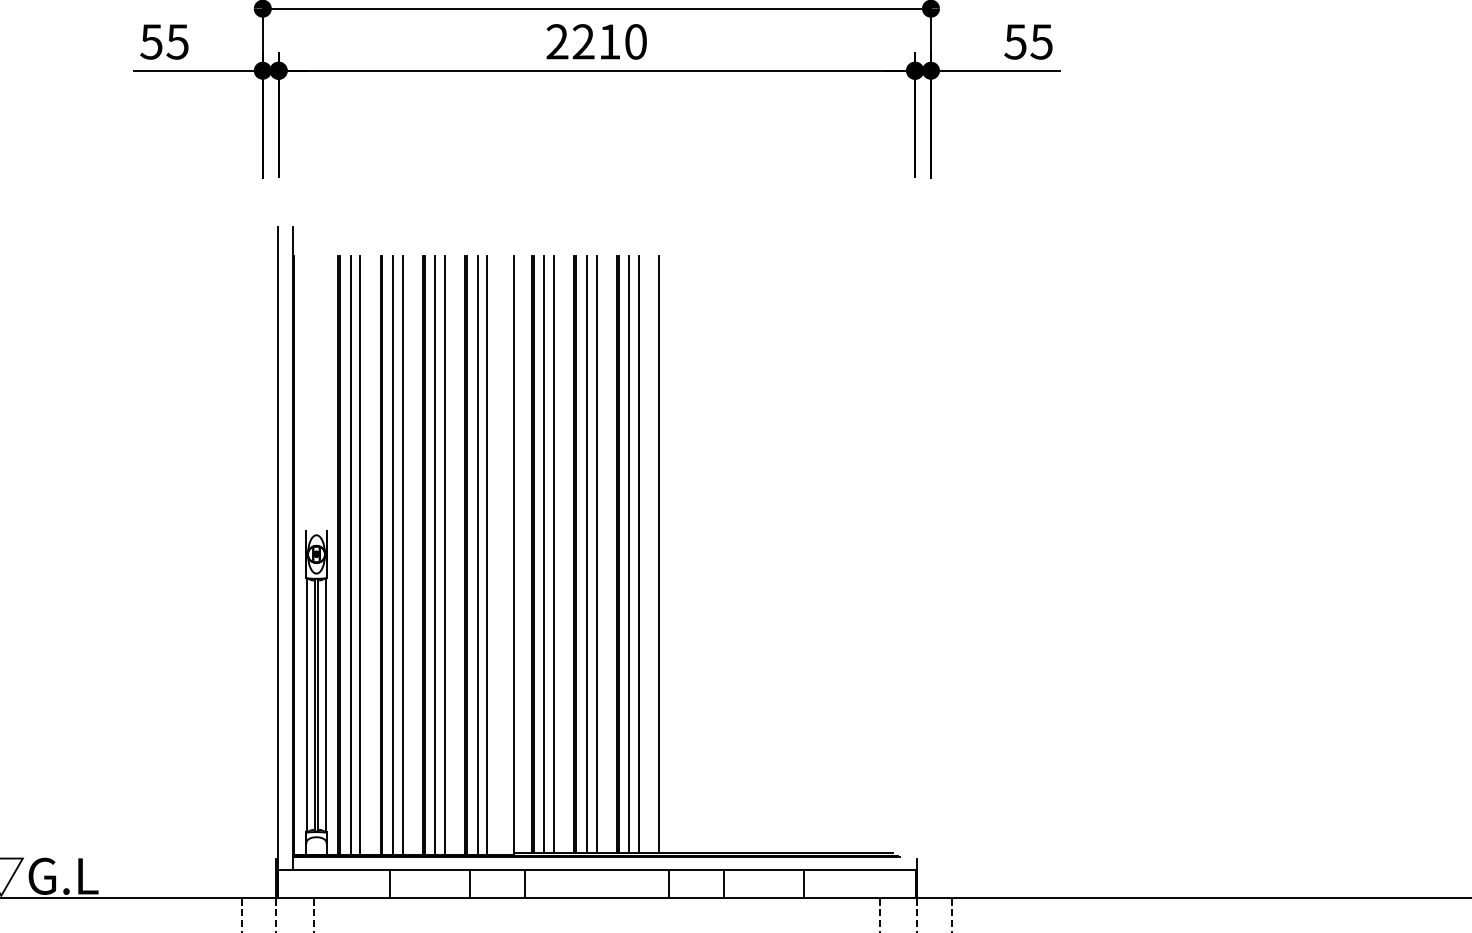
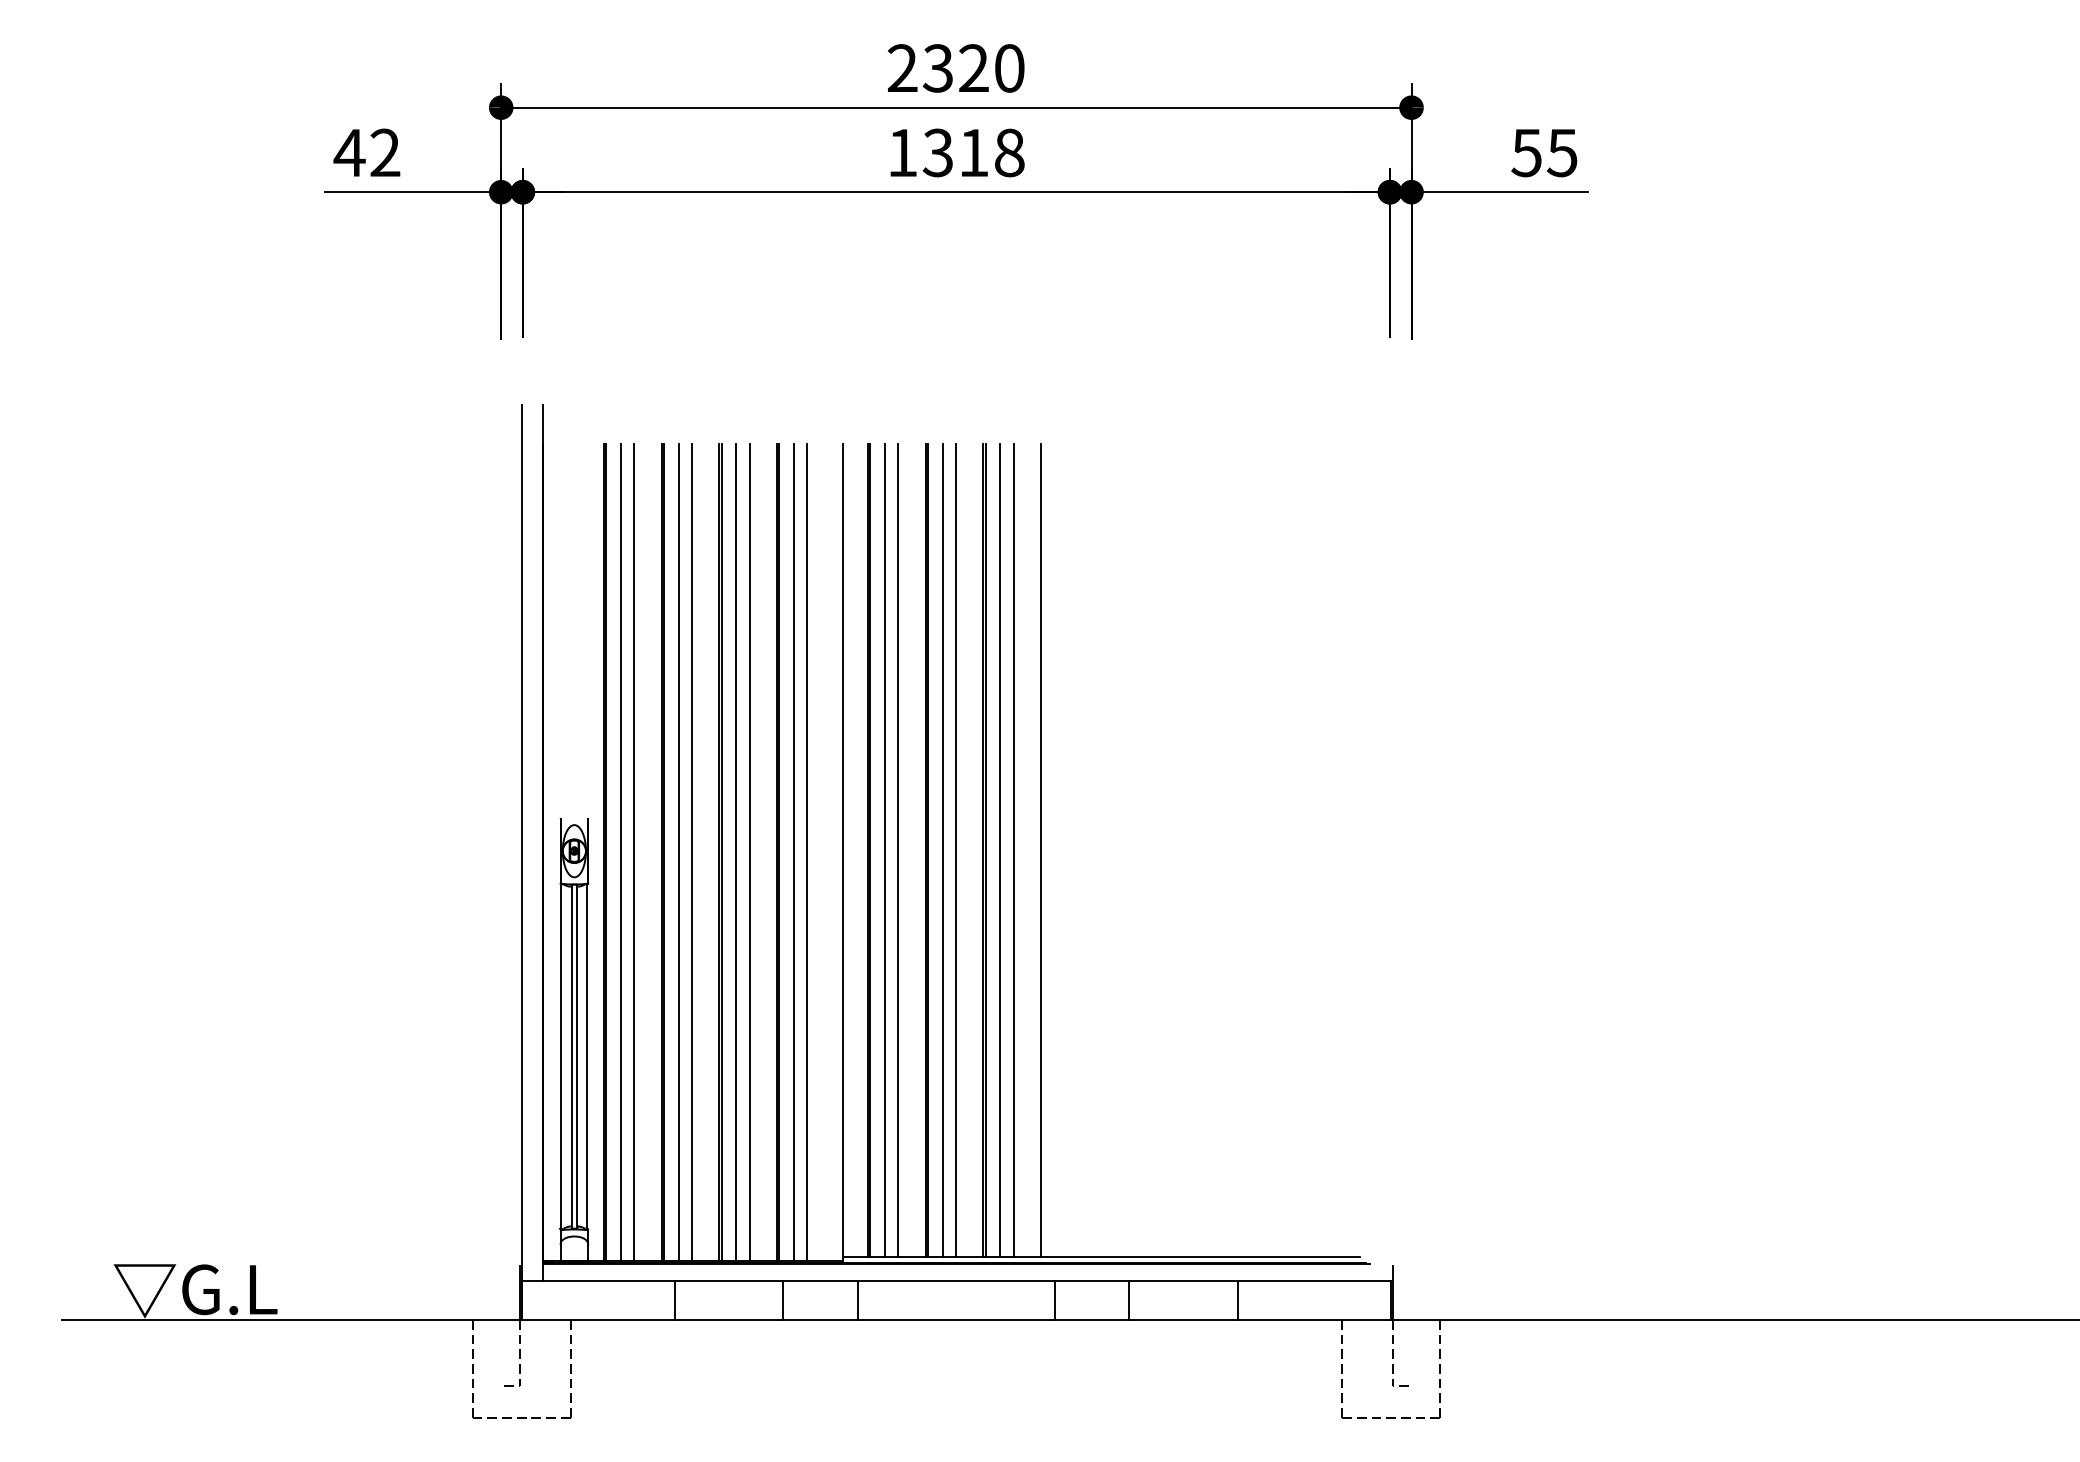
text: (163, 41) -> (366, 152), 55 -> 42
text: (596, 41) -> (955, 152), 2210 -> 1318

